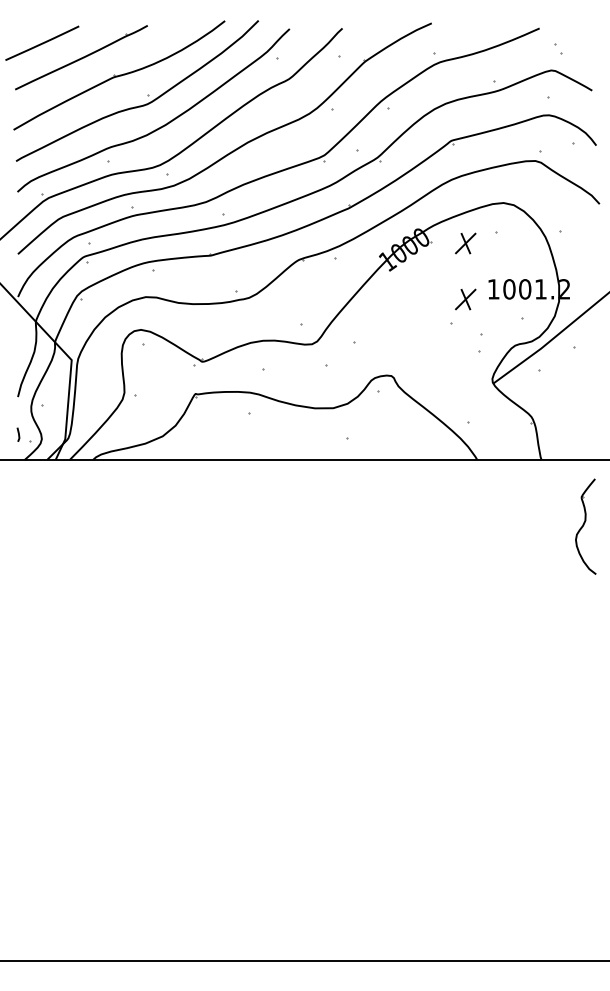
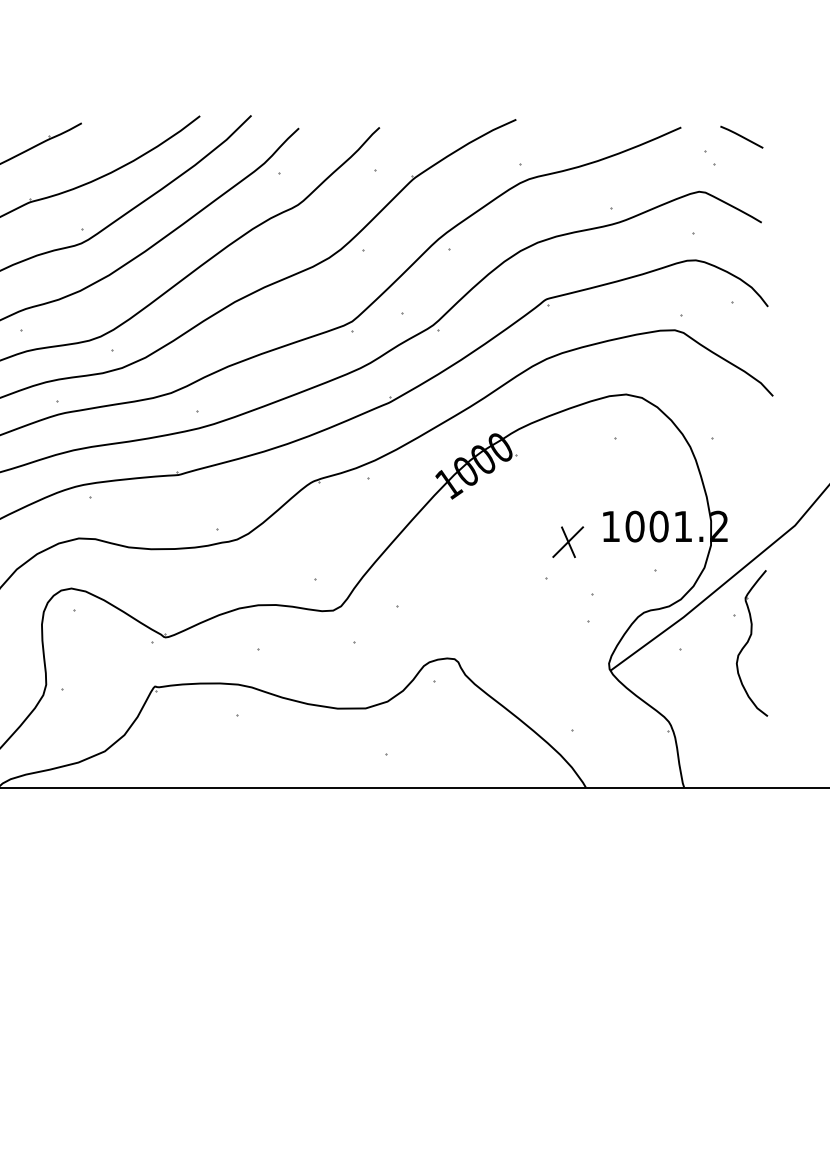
line: (579, 34) -> (742, 136), added
part: (465, 243) -> (567, 456), removed
part: (585, 526) -> (751, 643), moved

